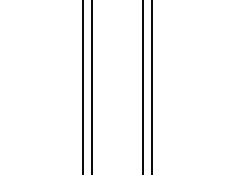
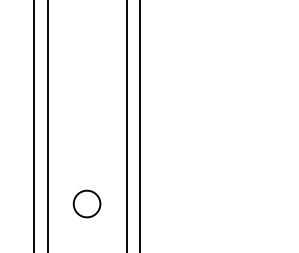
circle: (116, 130) -> (85, 202), added

